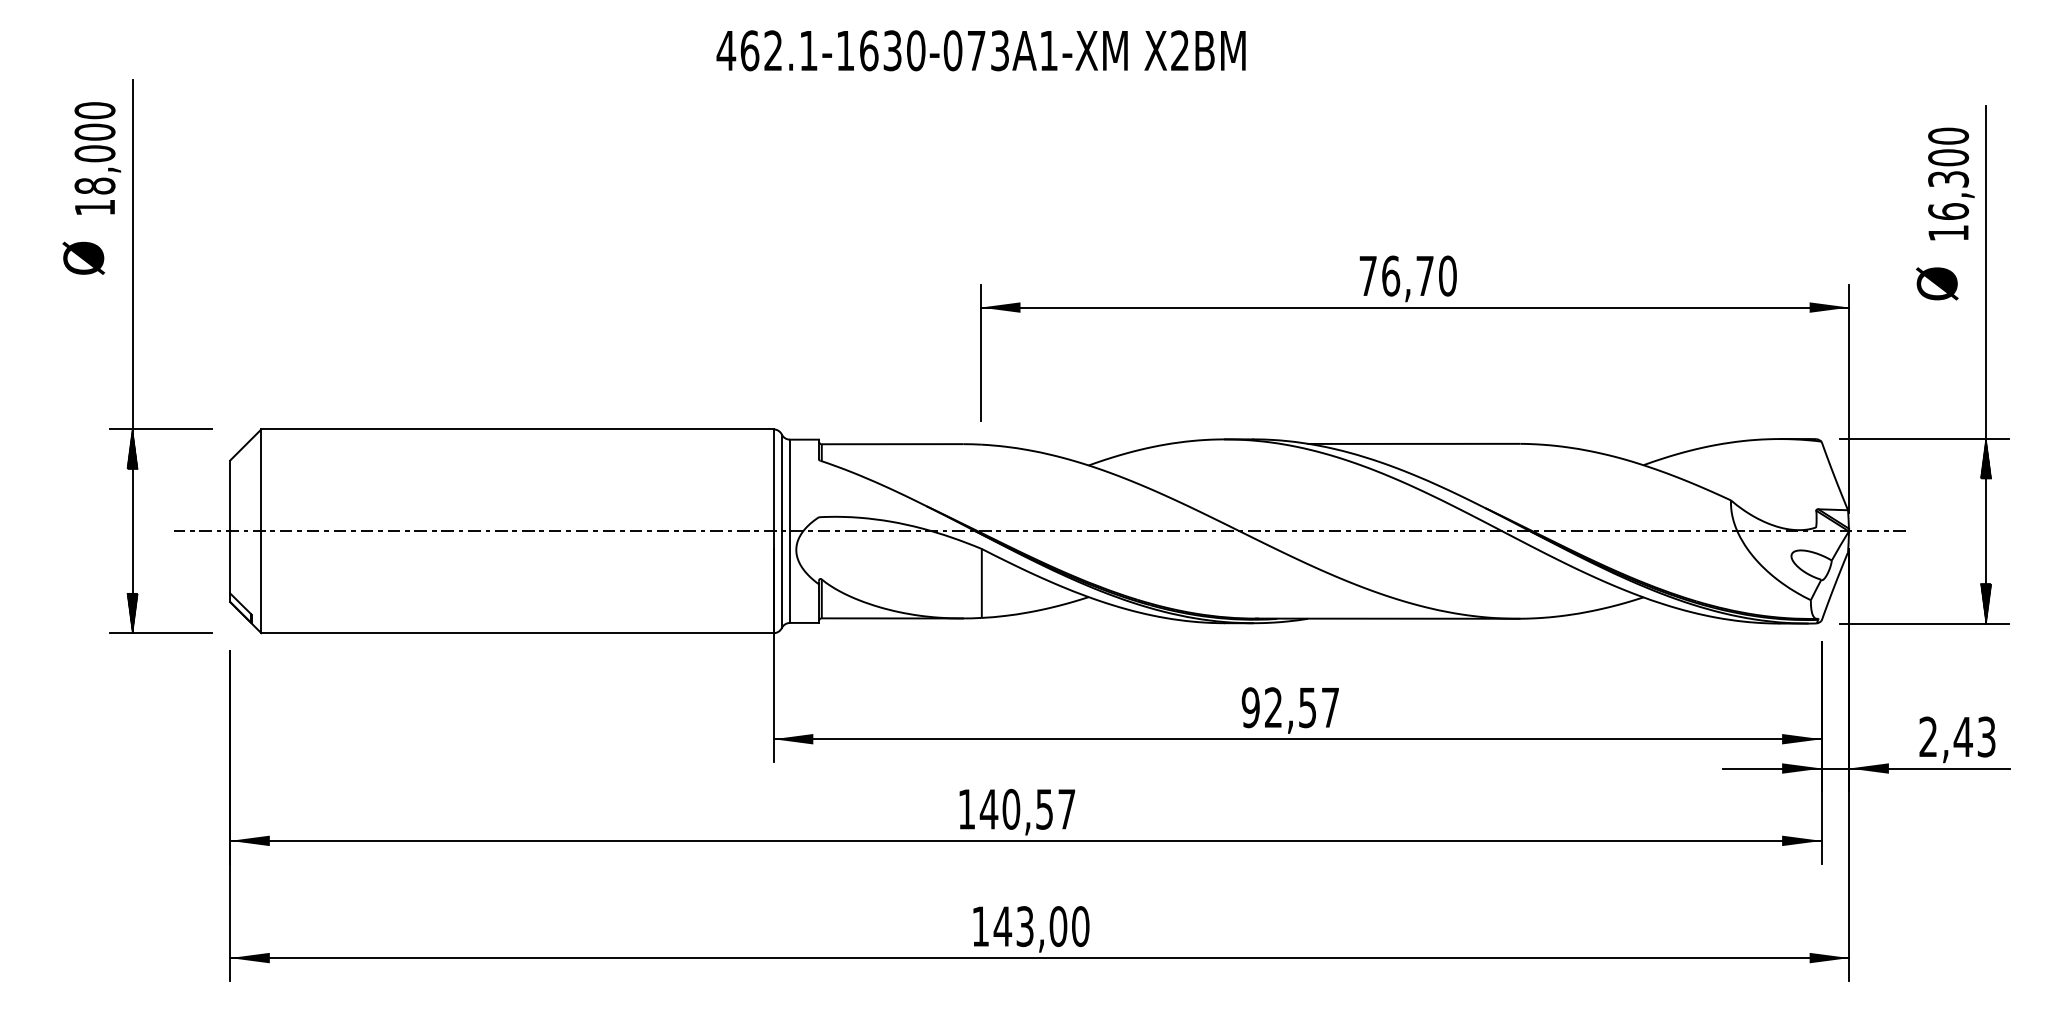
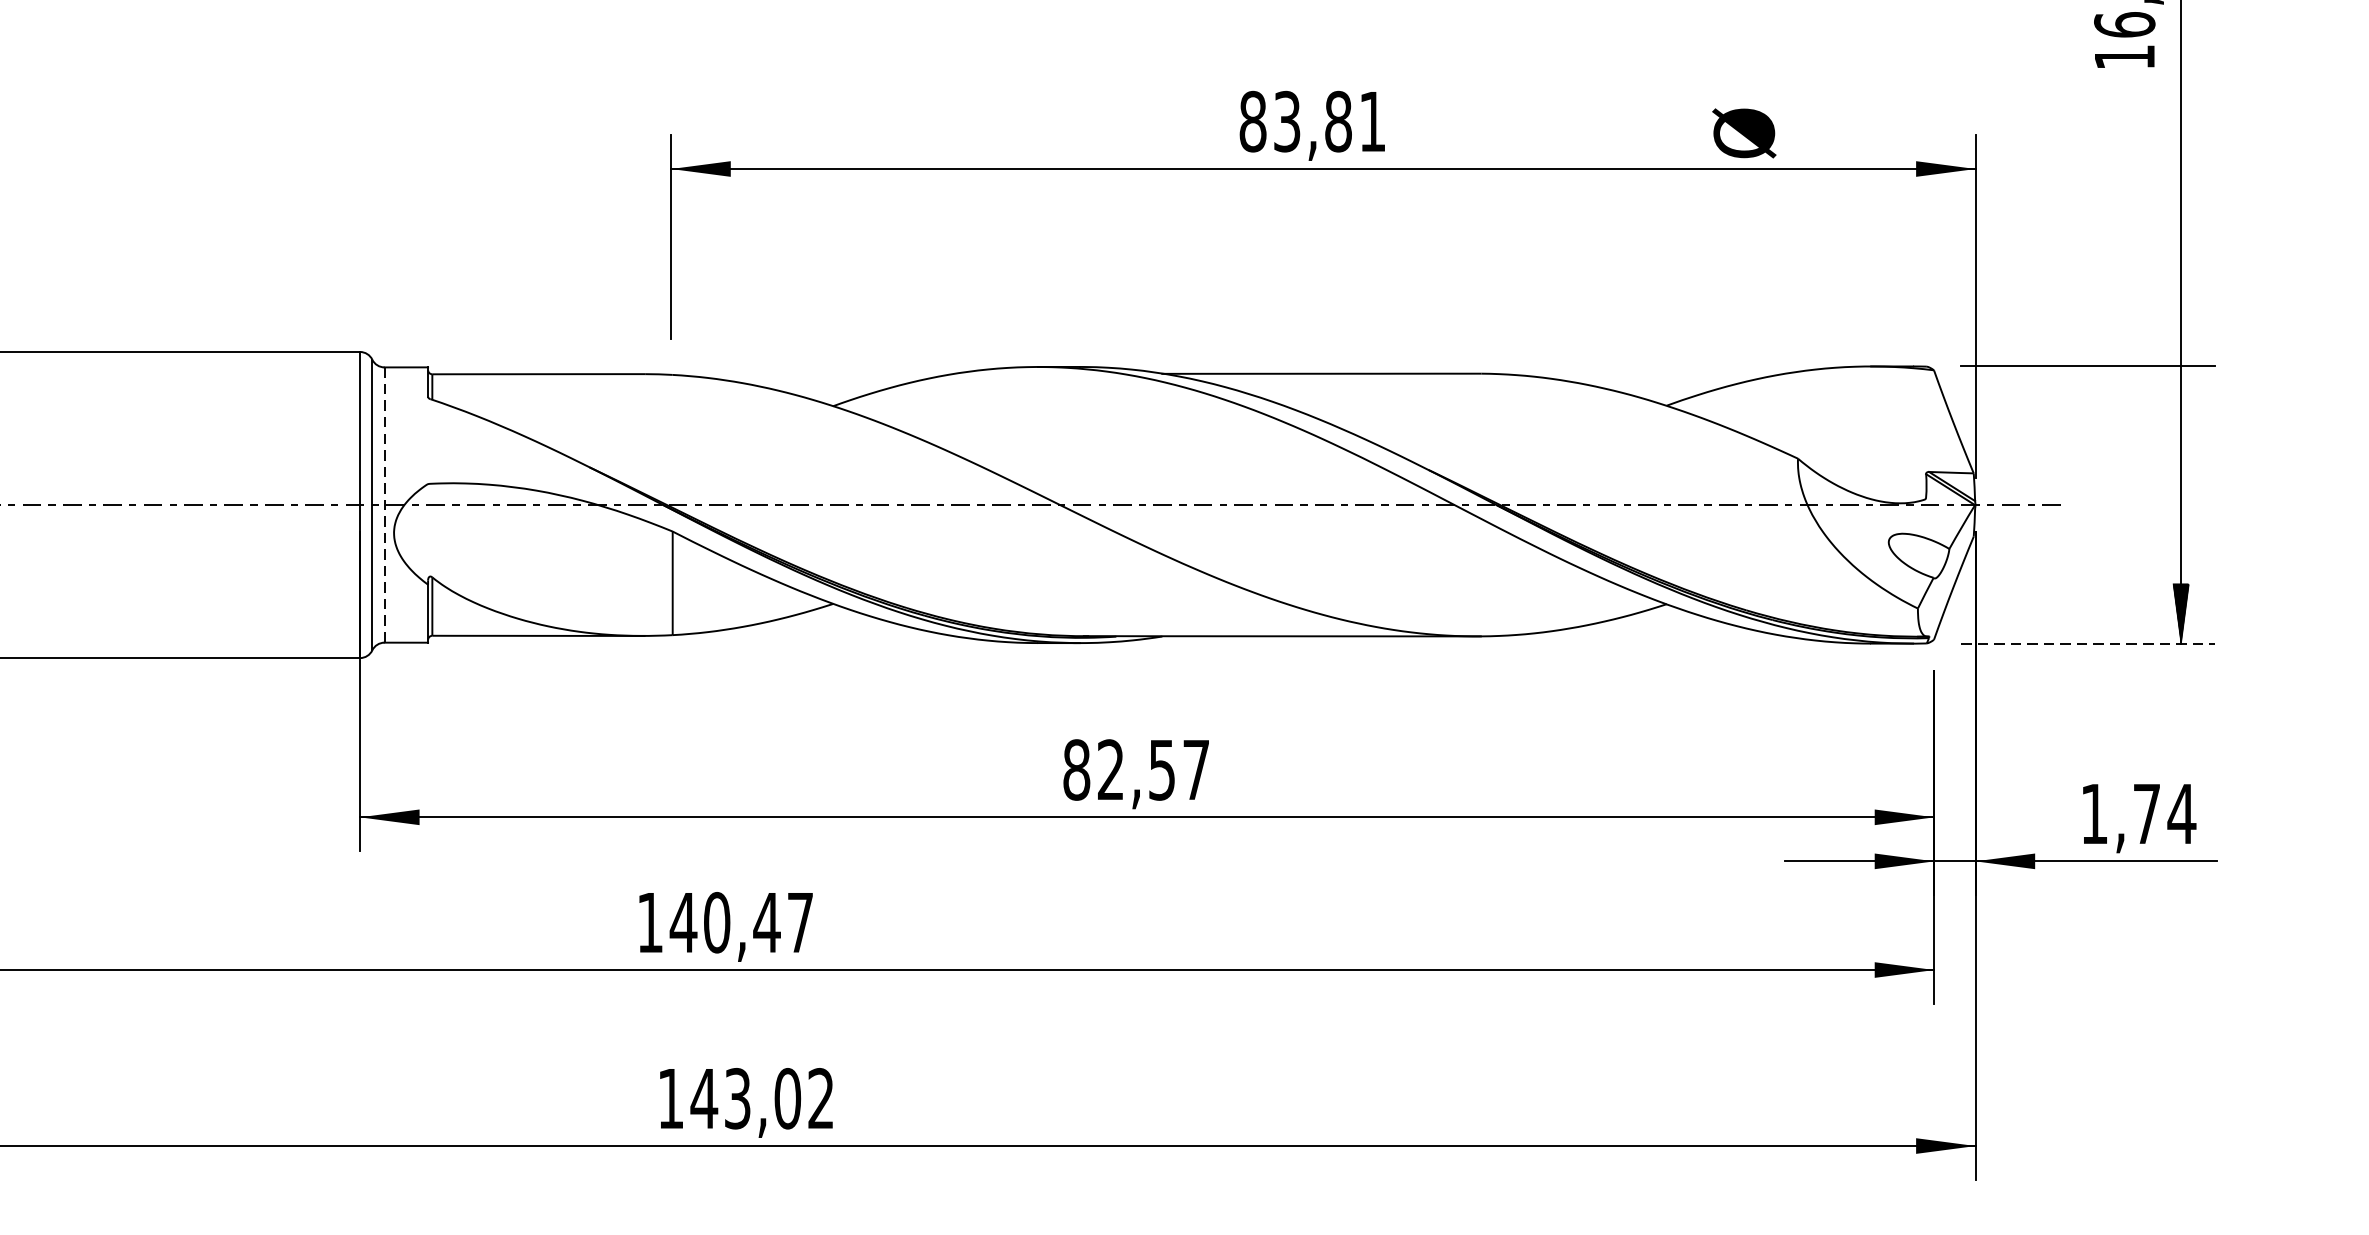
text: (1407, 275) -> (1312, 120), 76,70 -> 83,81
text: (1937, 283) -> (1744, 132), moved
hatch: (1985, 458) -> (2180, 395), removed
line: (790, 531) -> (385, 505), solid -> dashed
line: (1924, 623) -> (2088, 643), solid -> dashed
text: (1250, 707) -> (1076, 769), 92,57 -> 82,57
text: (1957, 736) -> (2138, 813), 2,43 -> 1,74
text: (1044, 809) -> (766, 922), 140,57 -> 140,47
text: (1080, 926) -> (820, 1098), 143,00 -> 143,02

